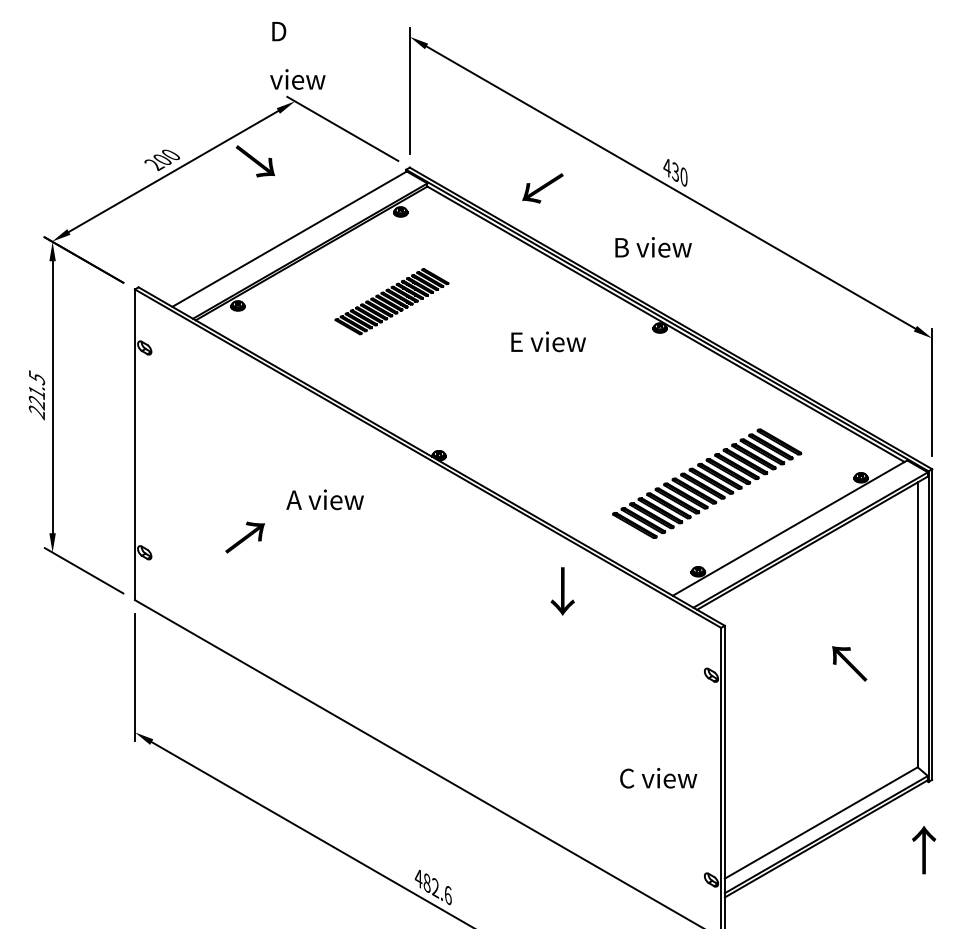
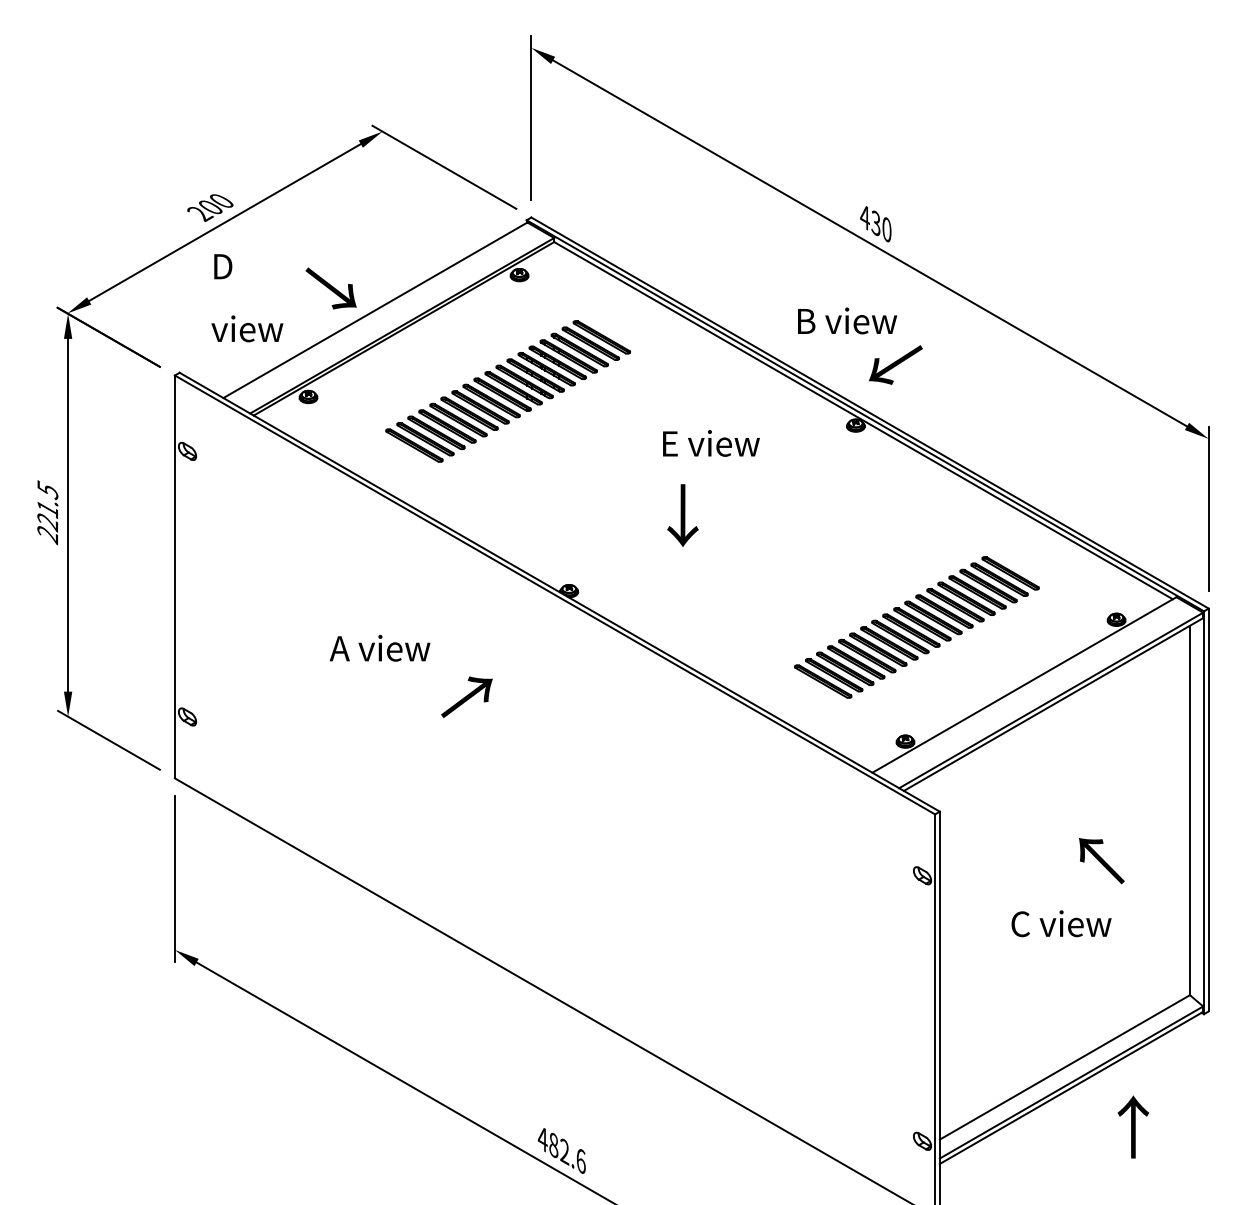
text: (297, 55) -> (246, 297), moved
text: (255, 161) -> (331, 288), moved
text: (542, 188) -> (895, 365), moved
part: (391, 301) -> (507, 391), size x1.67
text: (324, 499) -> (379, 647), moved
text: (244, 537) -> (466, 697), moved
text: (562, 591) -> (682, 515), moved
text: (658, 778) -> (1061, 924), moved
text: (924, 849) -> (1133, 1126), moved

